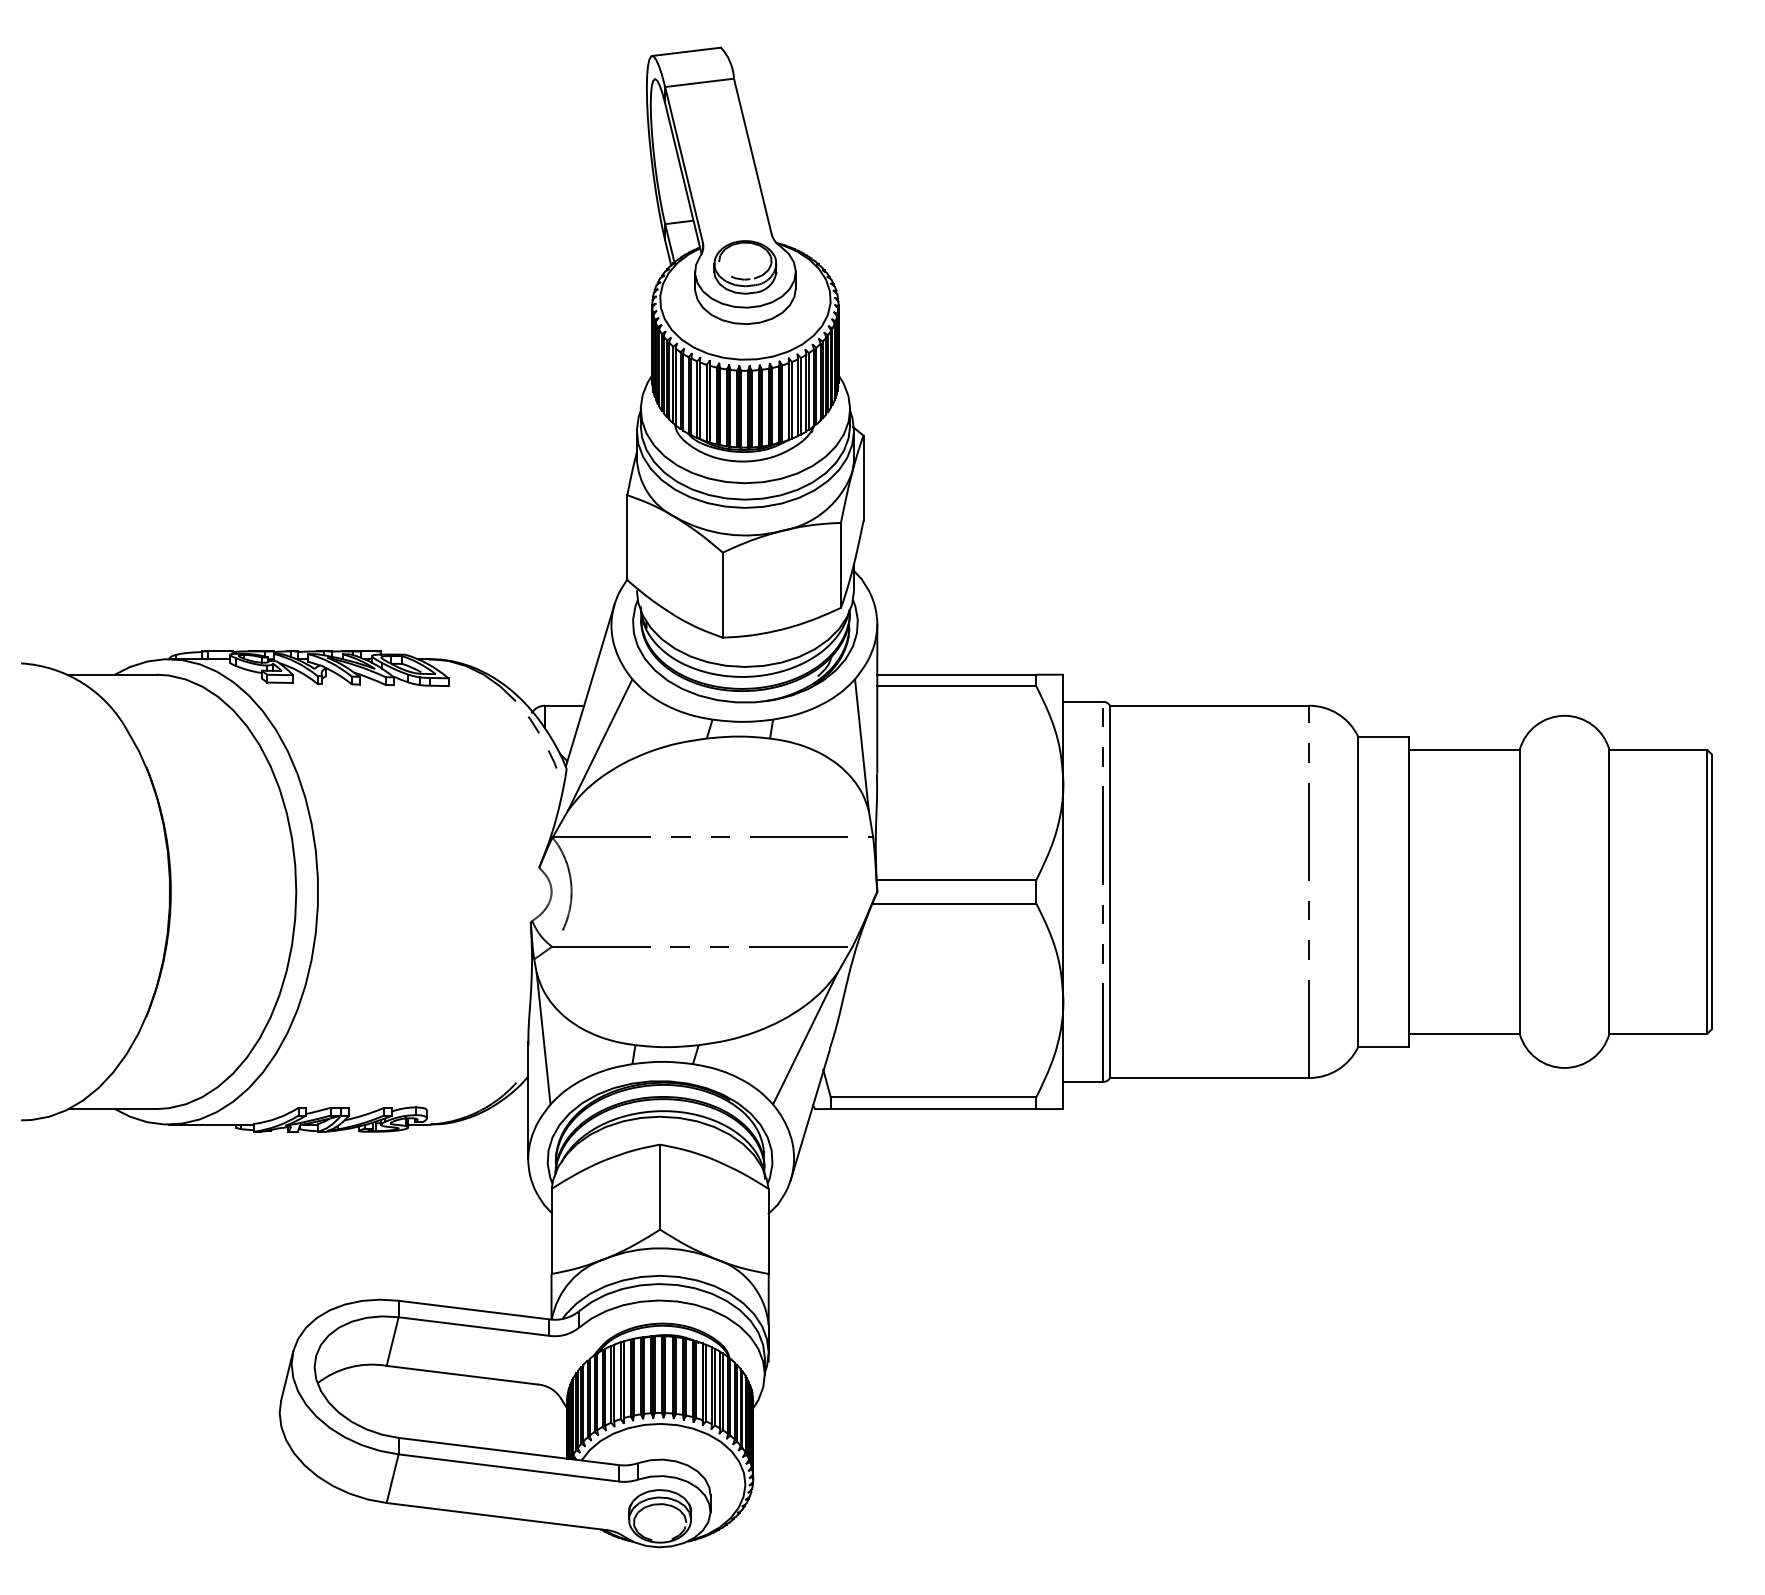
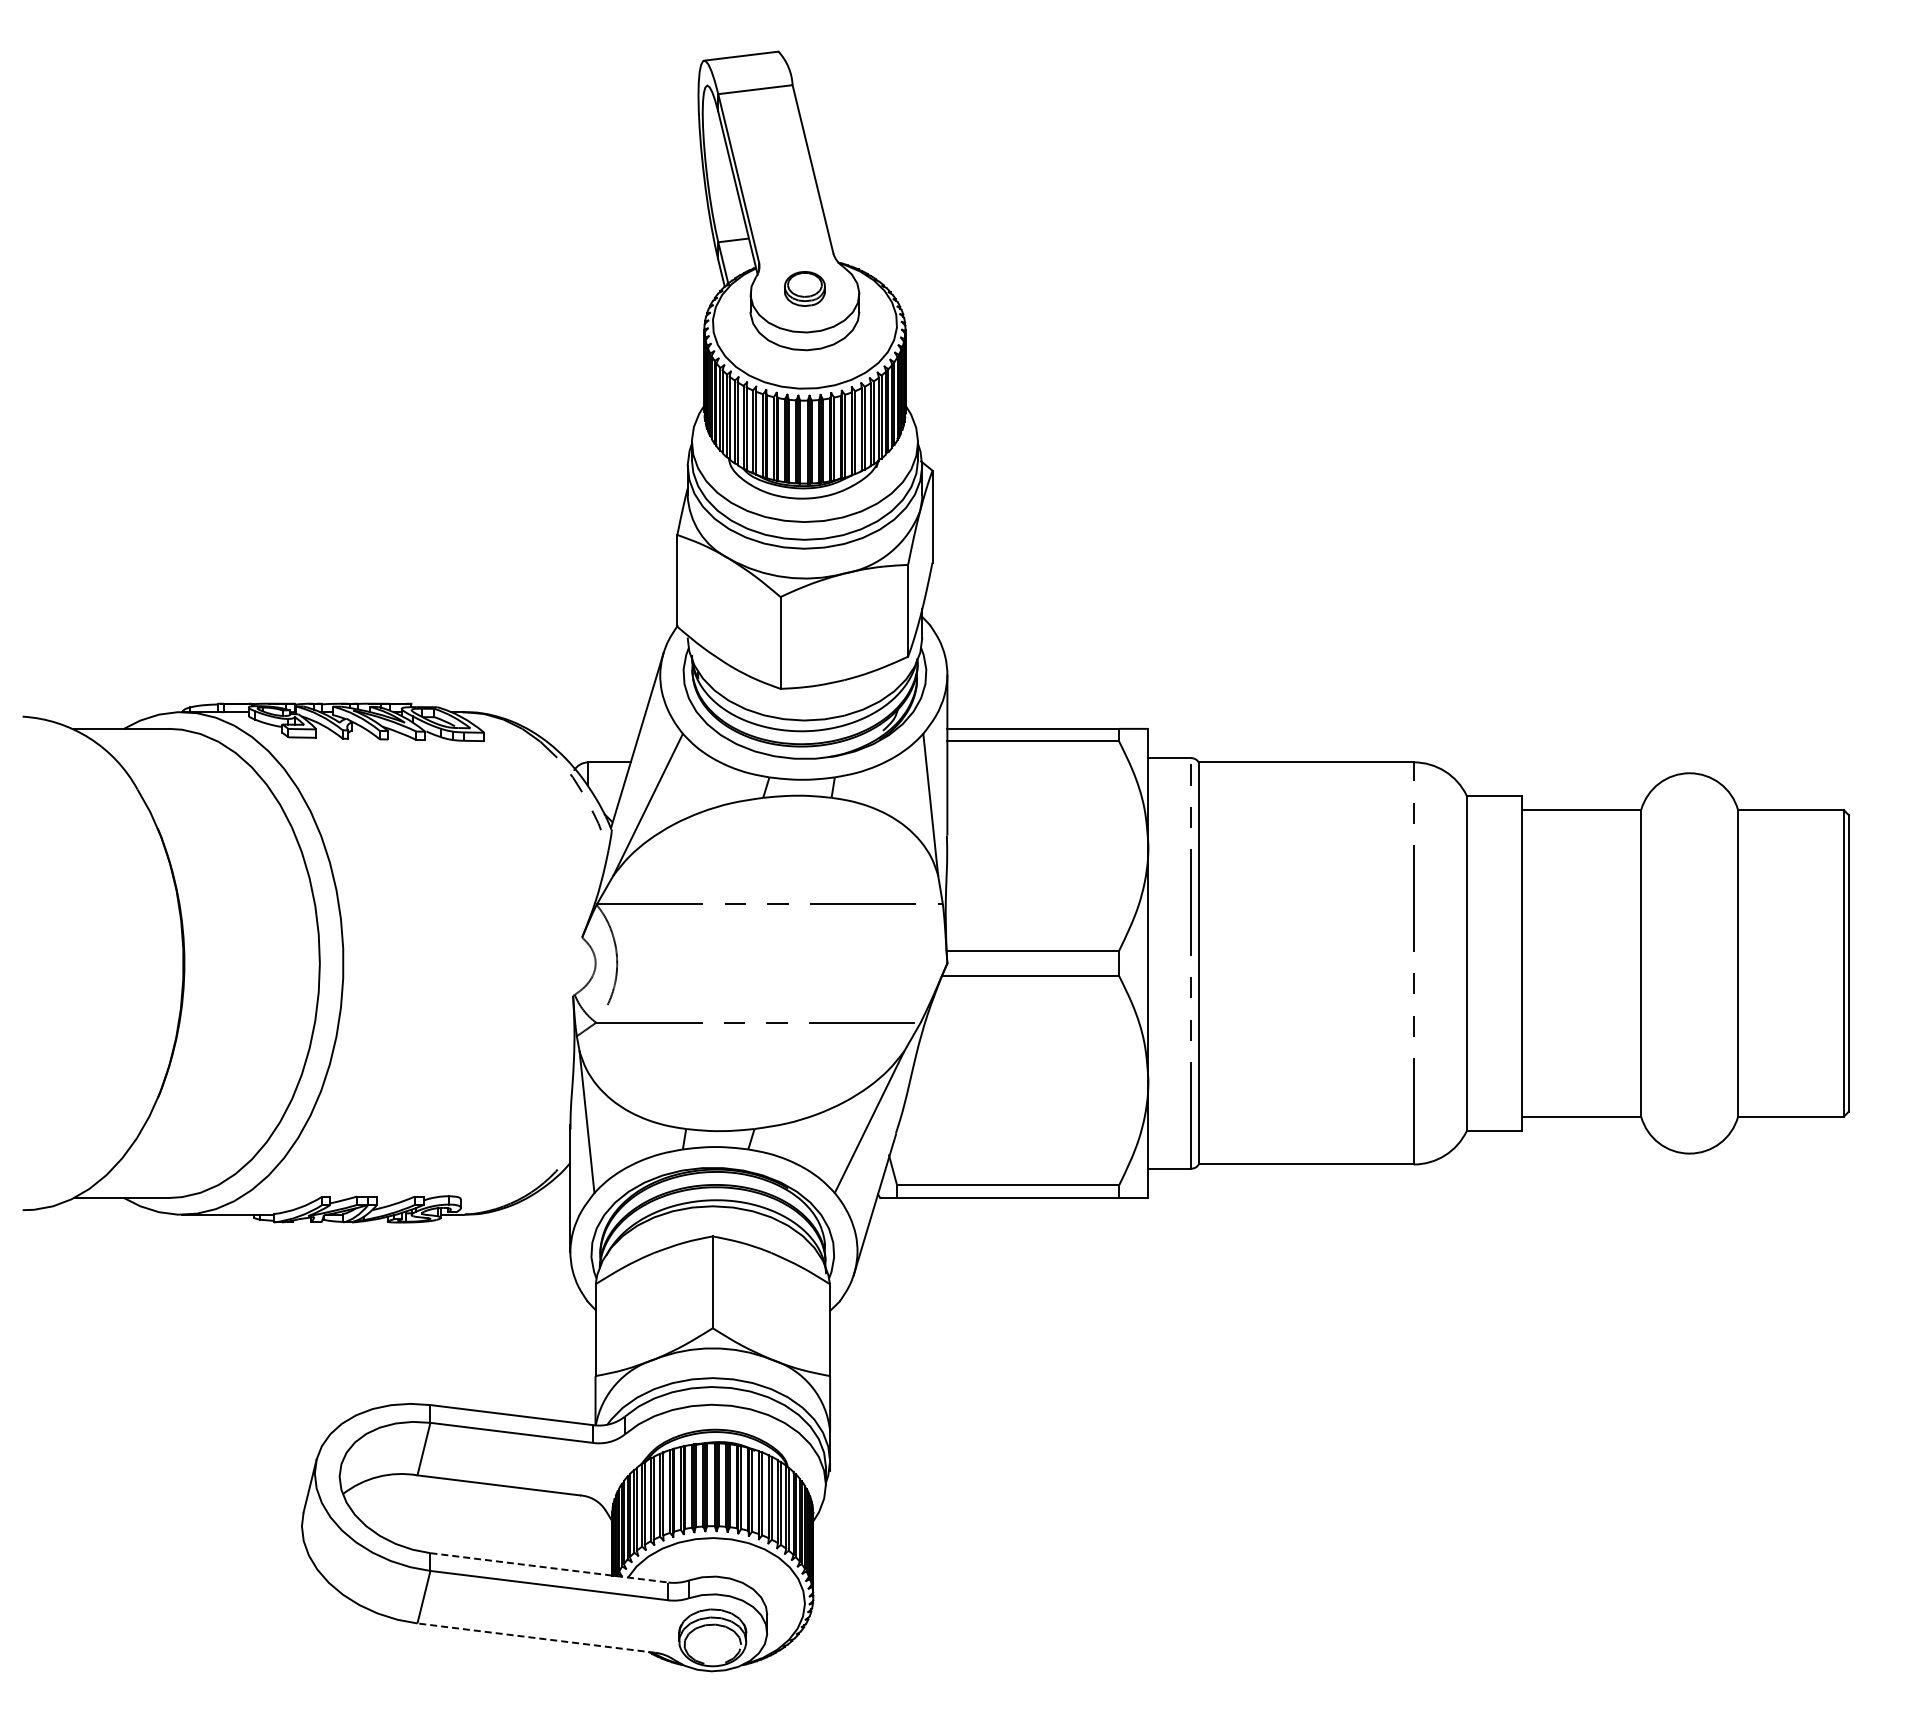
part: (745, 266) -> (804, 288), size x0.6
line: (508, 1451) -> (549, 1567), solid -> dashed
line: (496, 1516) -> (536, 1638), solid -> dashed

